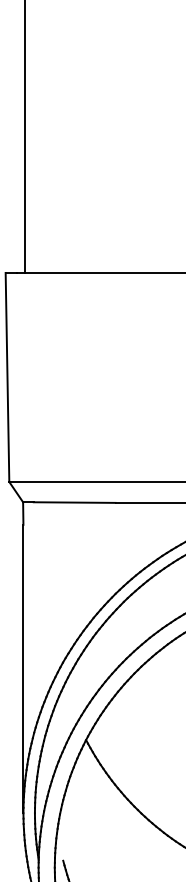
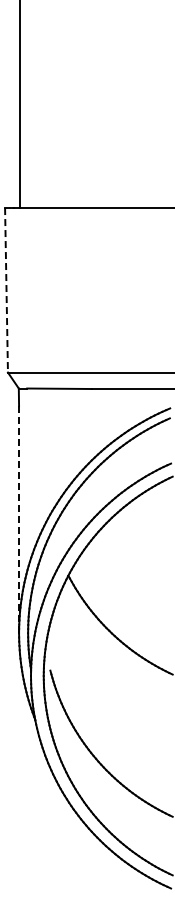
line: (7, 377) -> (6, 290), solid -> dashed
line: (23, 669) -> (19, 520), solid -> dashed

